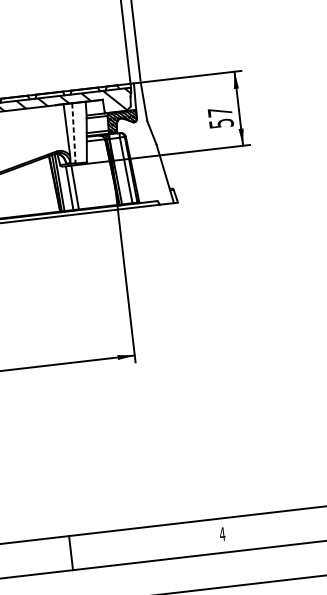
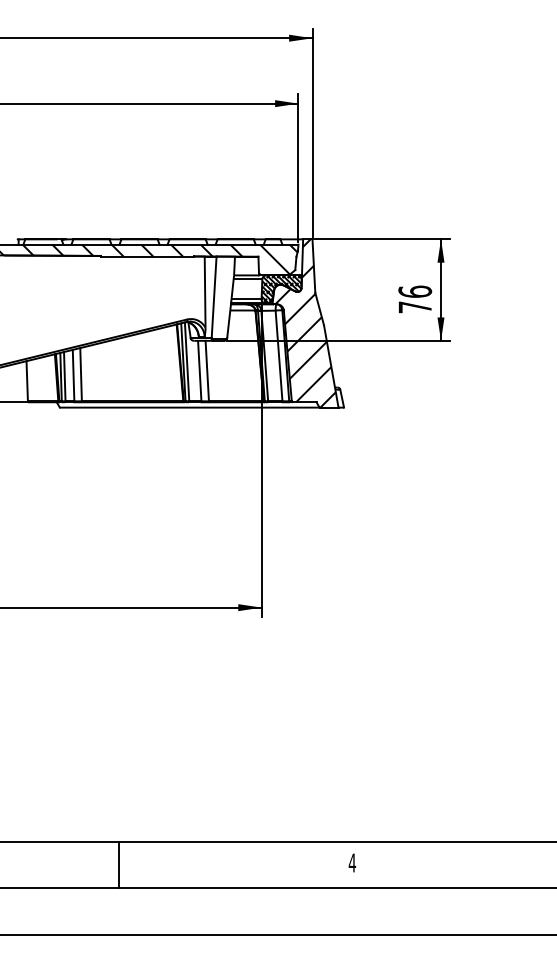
text: (220, 117) -> (415, 299), 57 -> 76
line: (74, 133) -> (214, 297), dashed -> solid
hatch: (142, 144) -> (305, 323), added
line: (70, 552) -> (118, 864), moved

